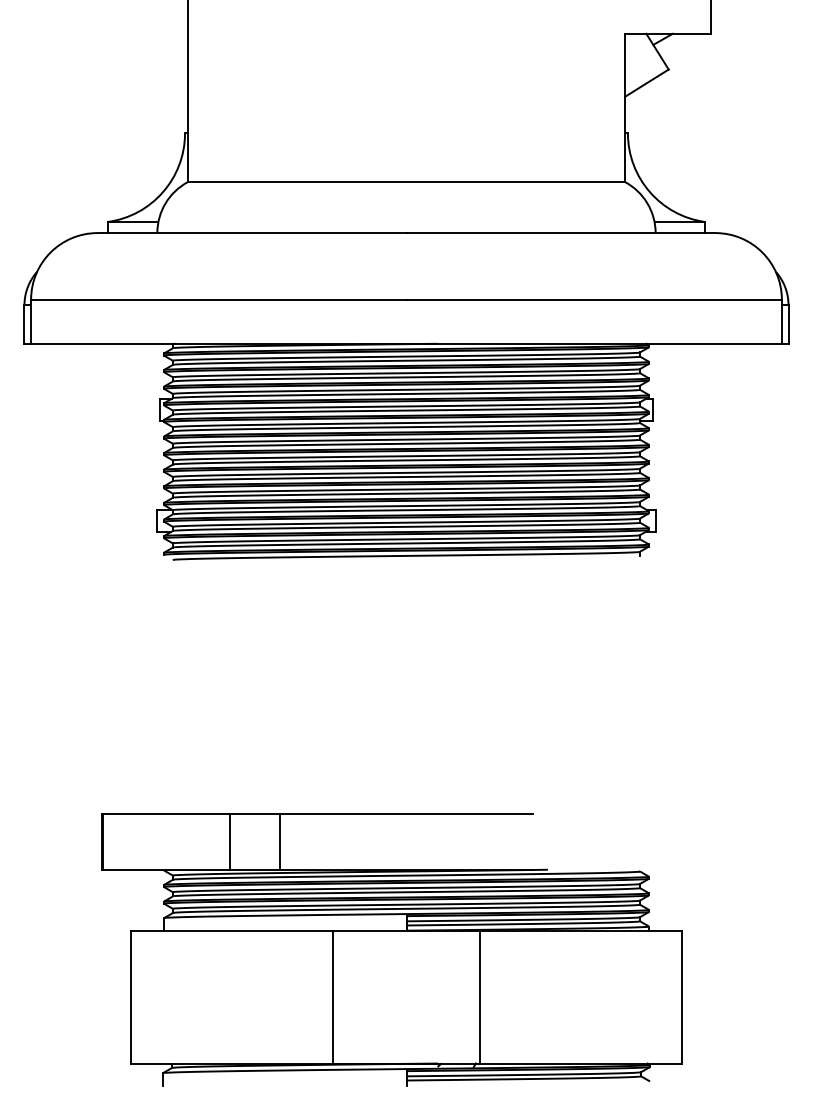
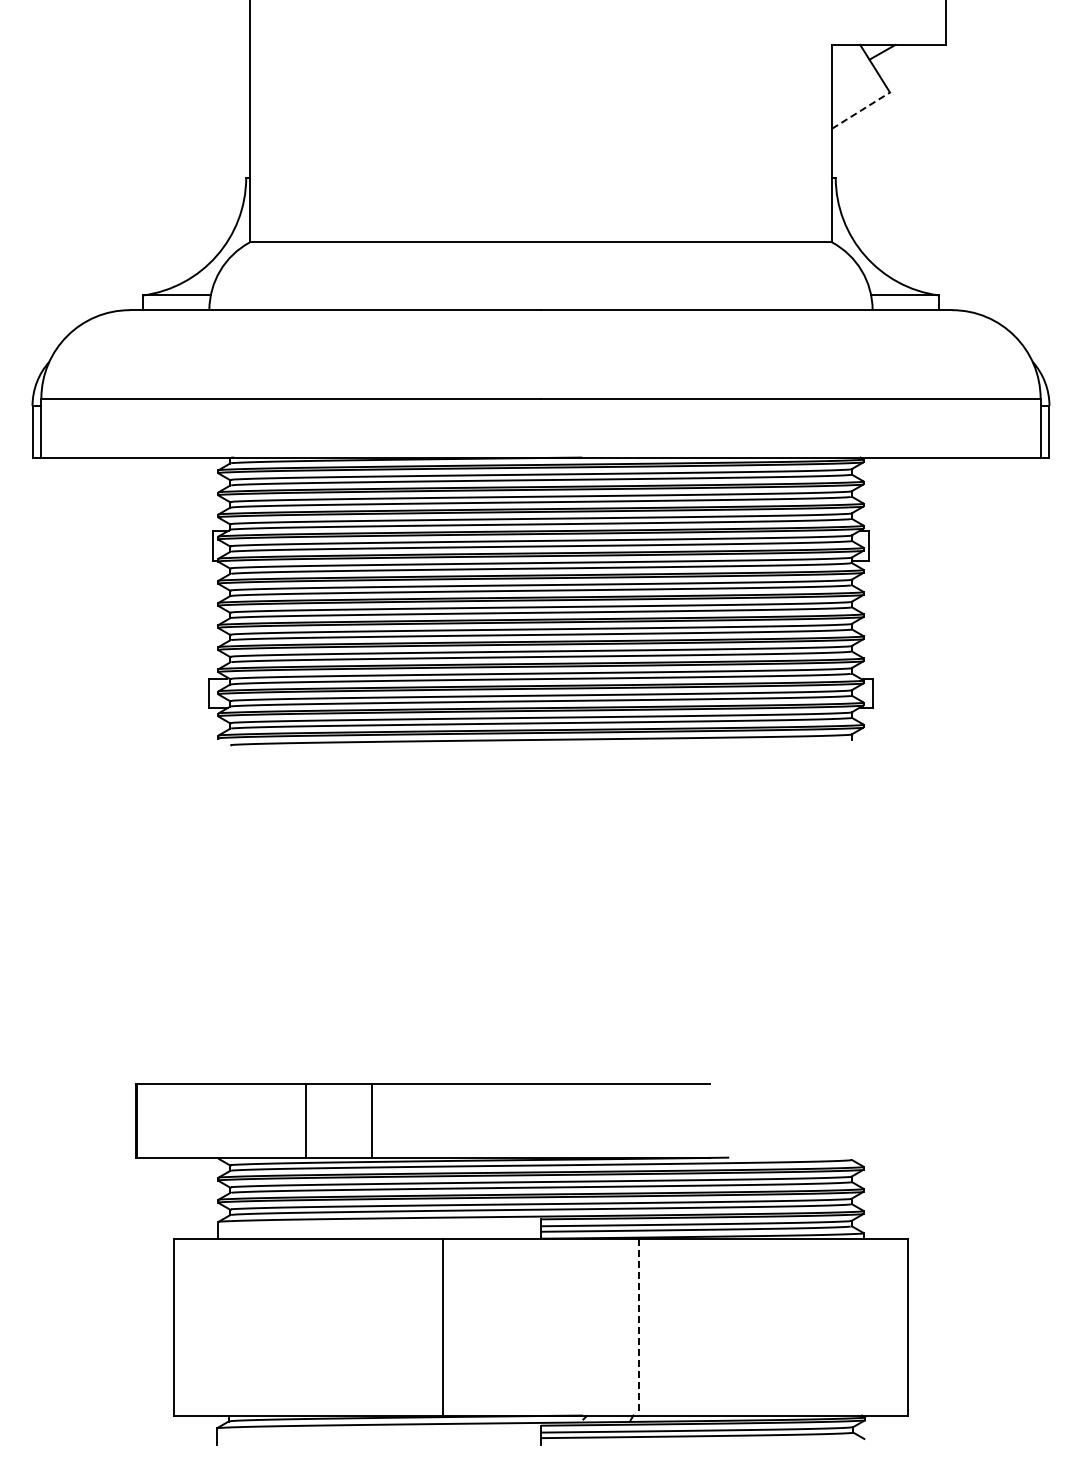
line: (647, 83) -> (861, 110), solid -> dashed
line: (479, 997) -> (638, 1327), solid -> dashed

